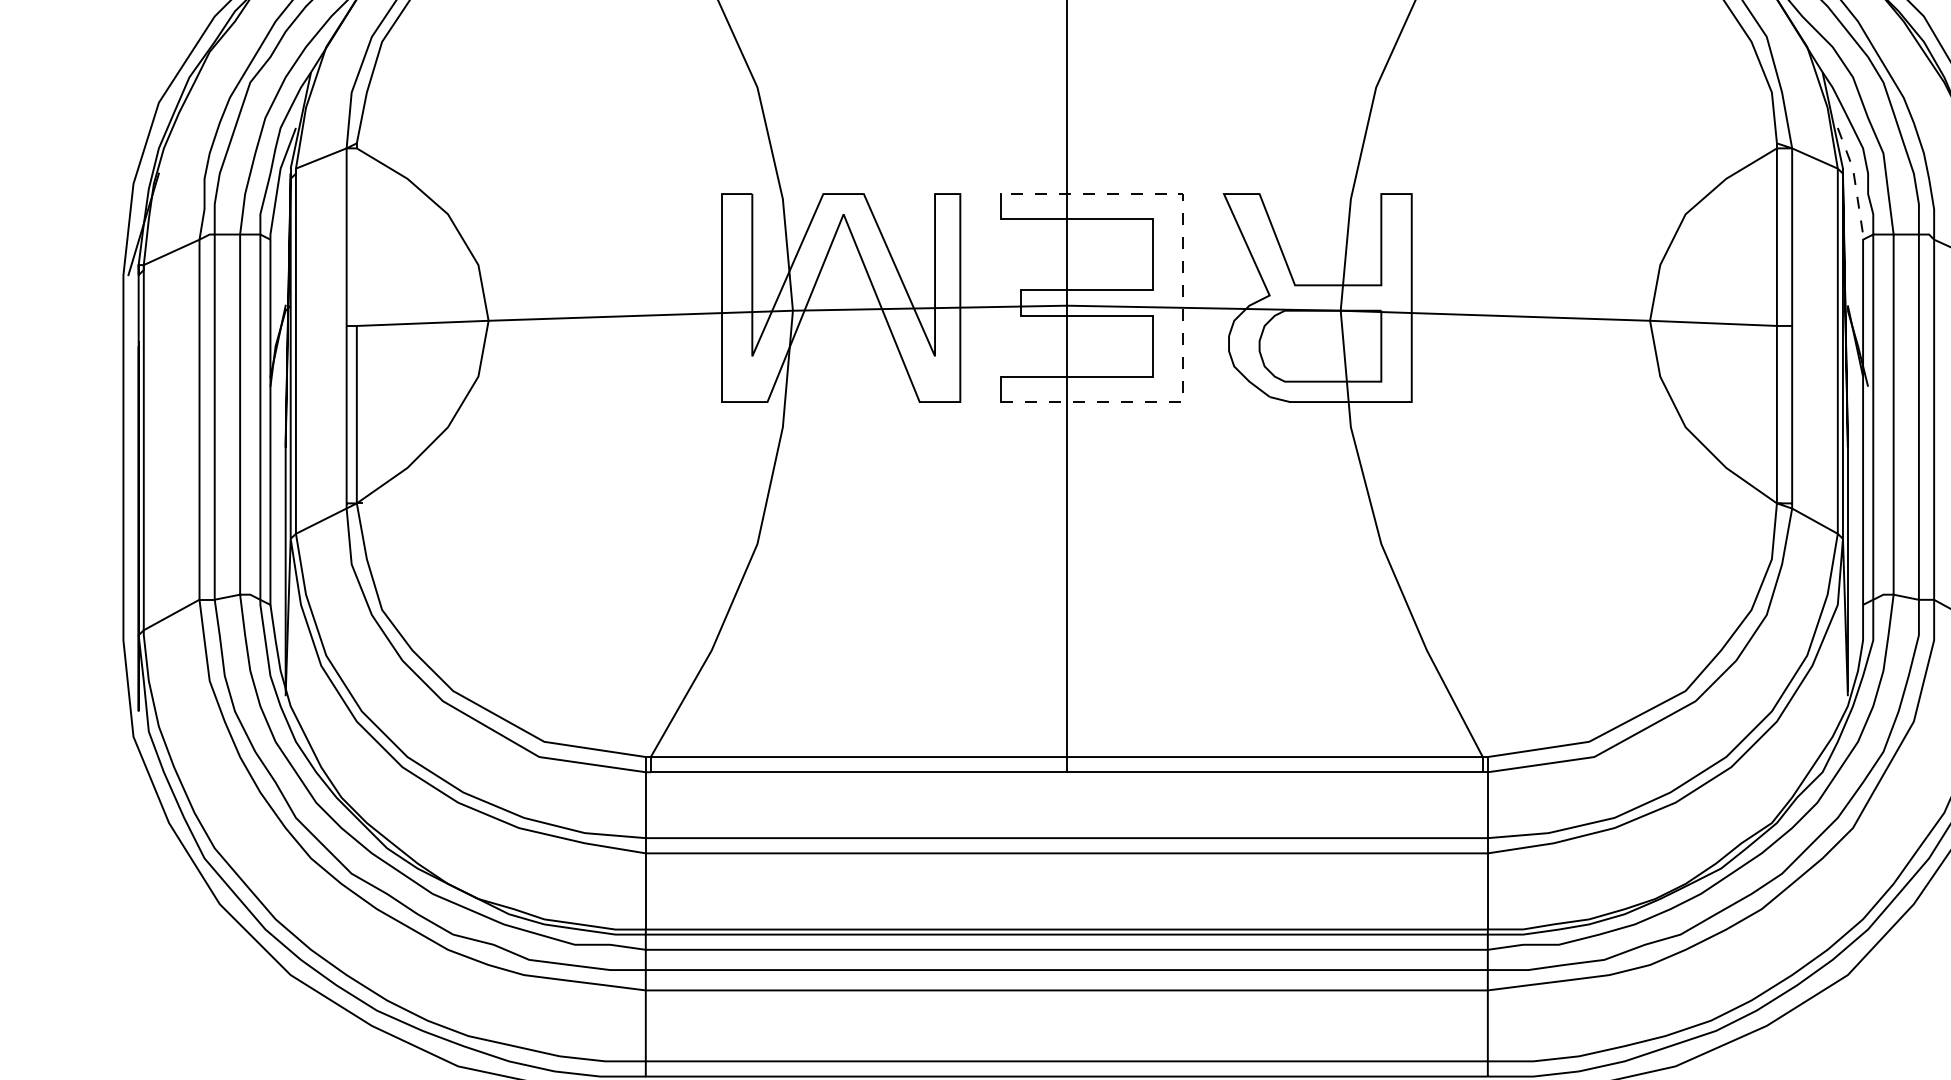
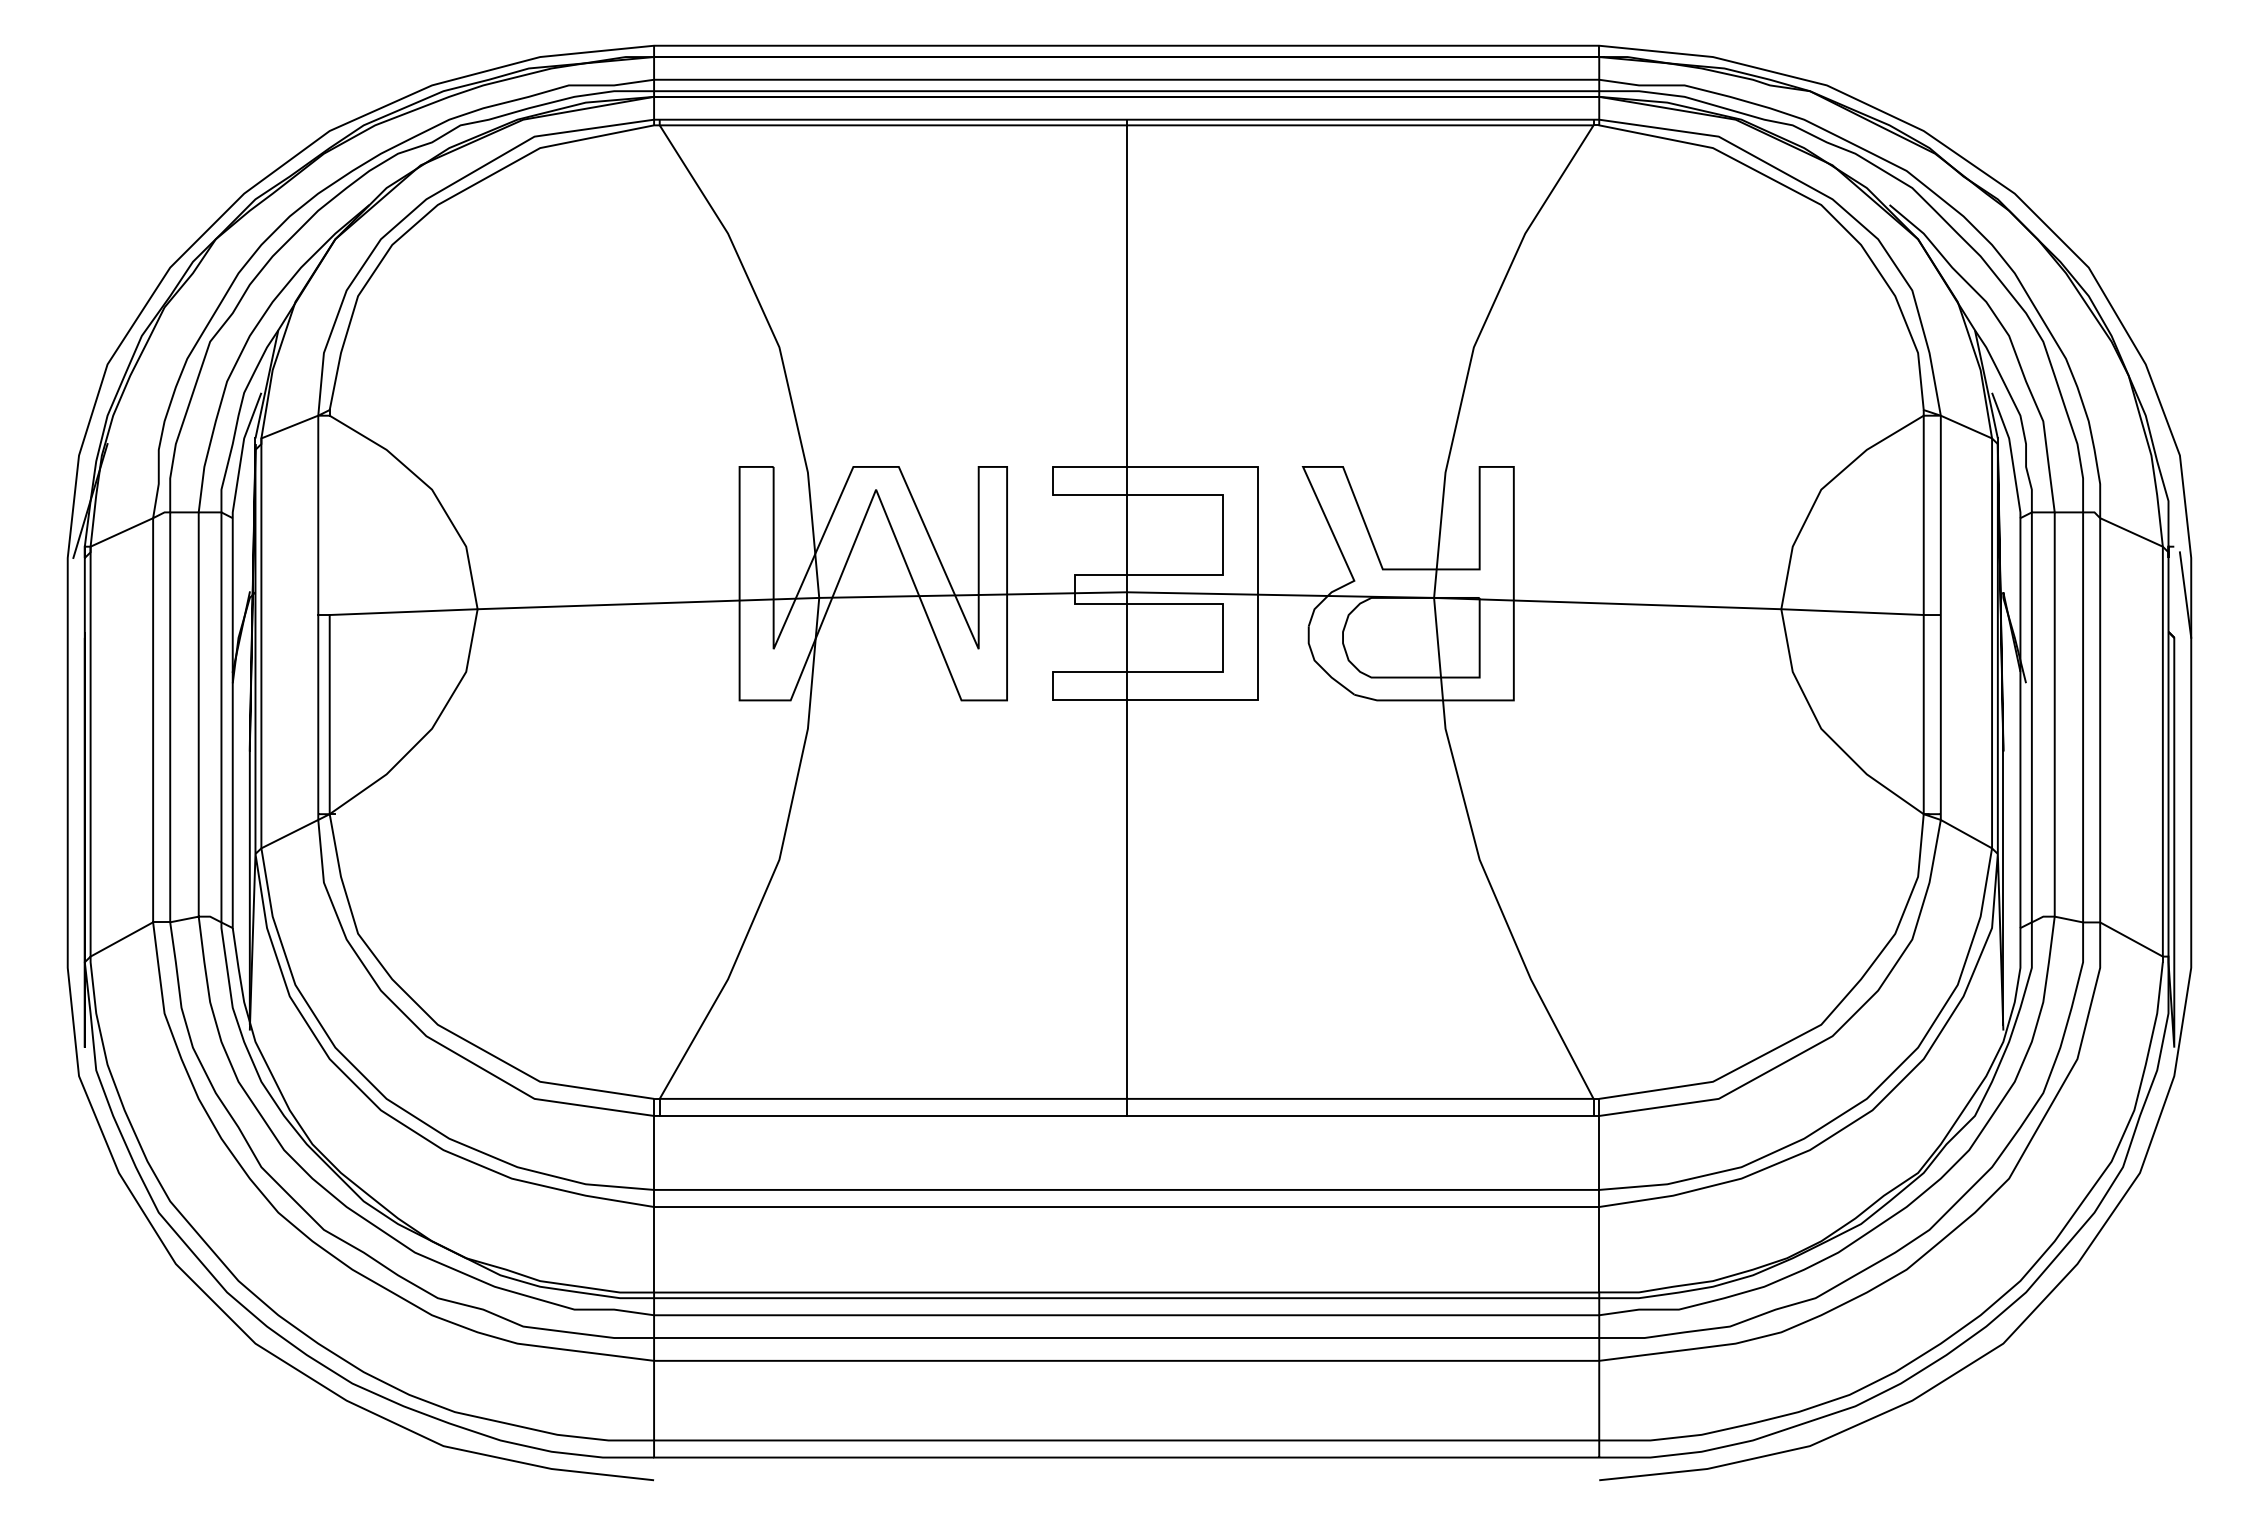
line: (1855, 182) -> (2011, 454), dashed -> solid
line: (1183, 297) -> (1257, 583), dashed -> solid

